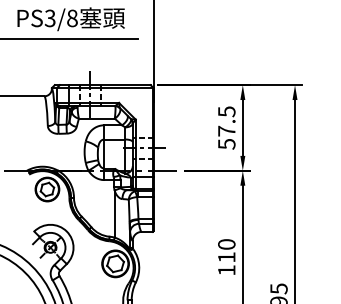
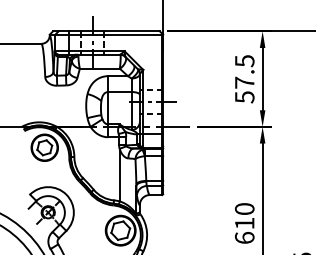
text: (226, 270) -> (244, 238), 110 -> 610

